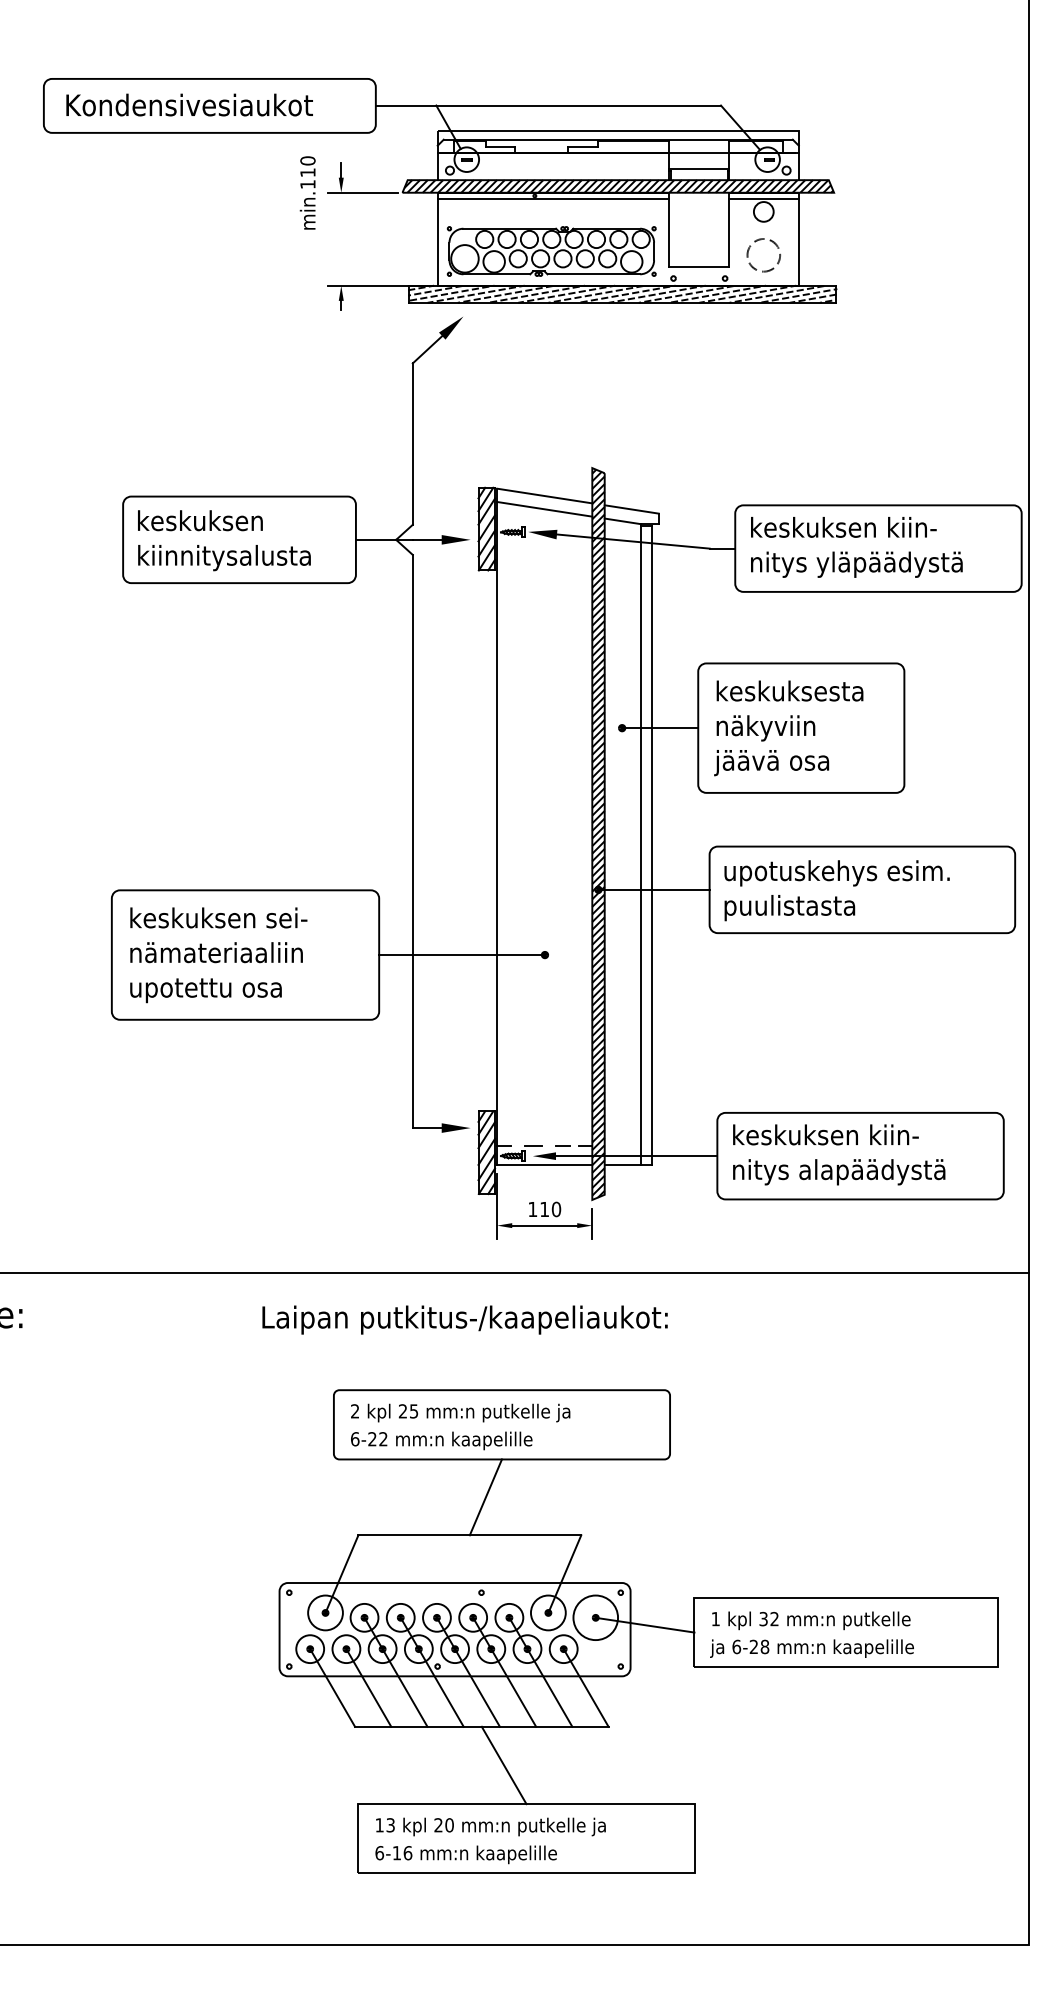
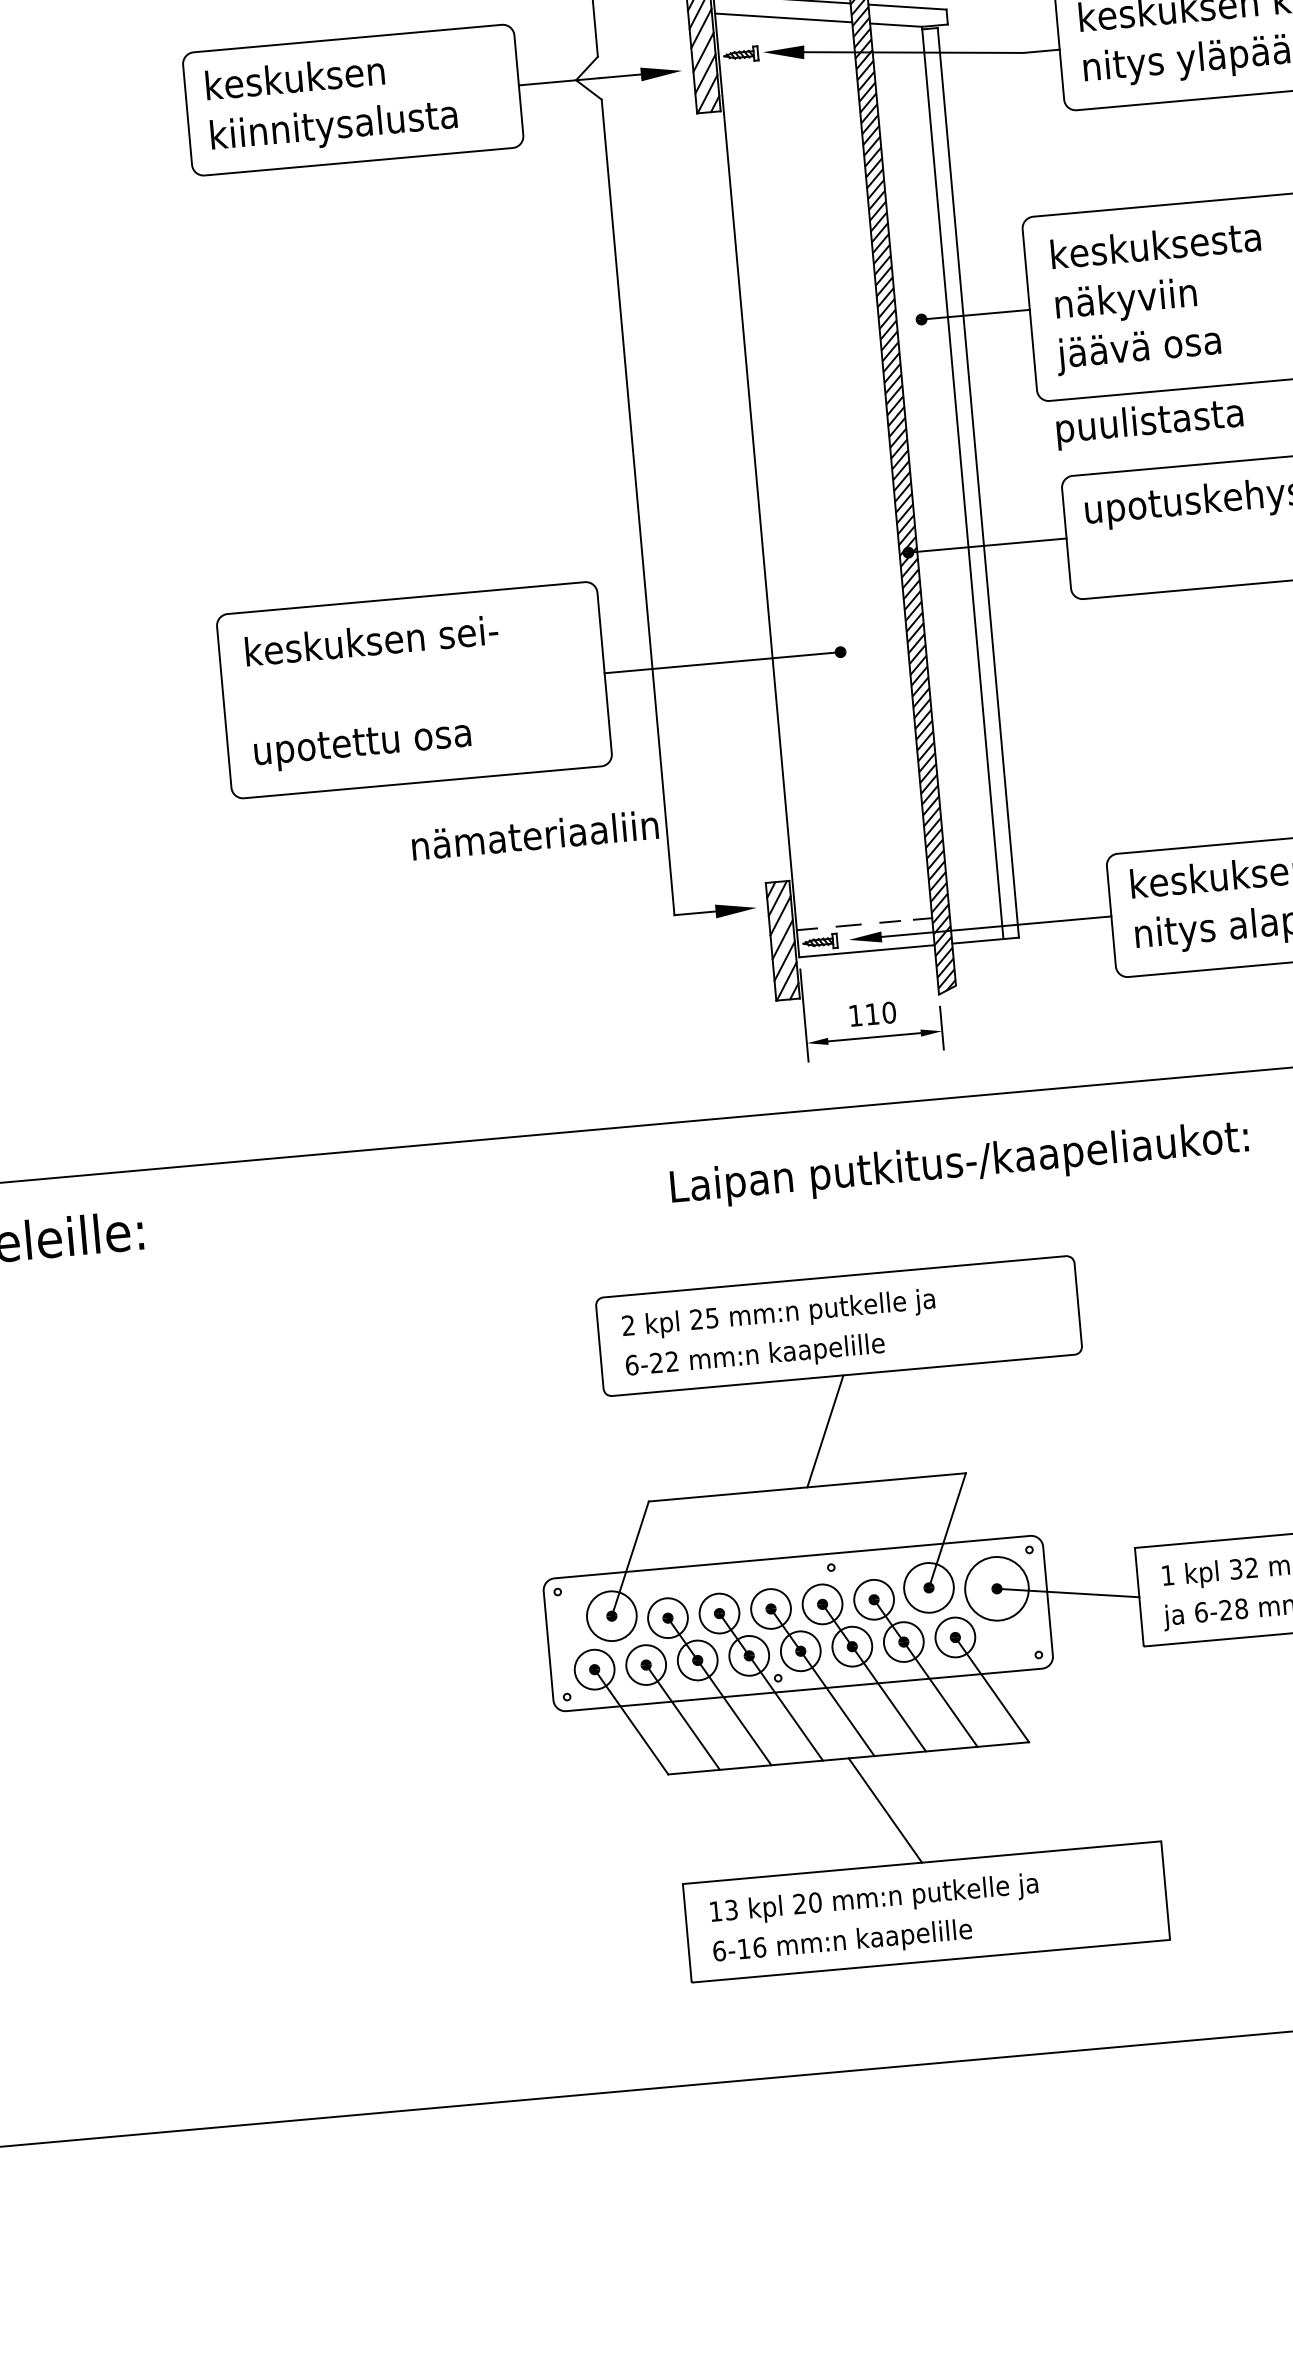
text: (789, 908) -> (1149, 424), moved
text: (216, 952) -> (534, 834), moved
text: (464, 1319) -> (958, 1164), moved

